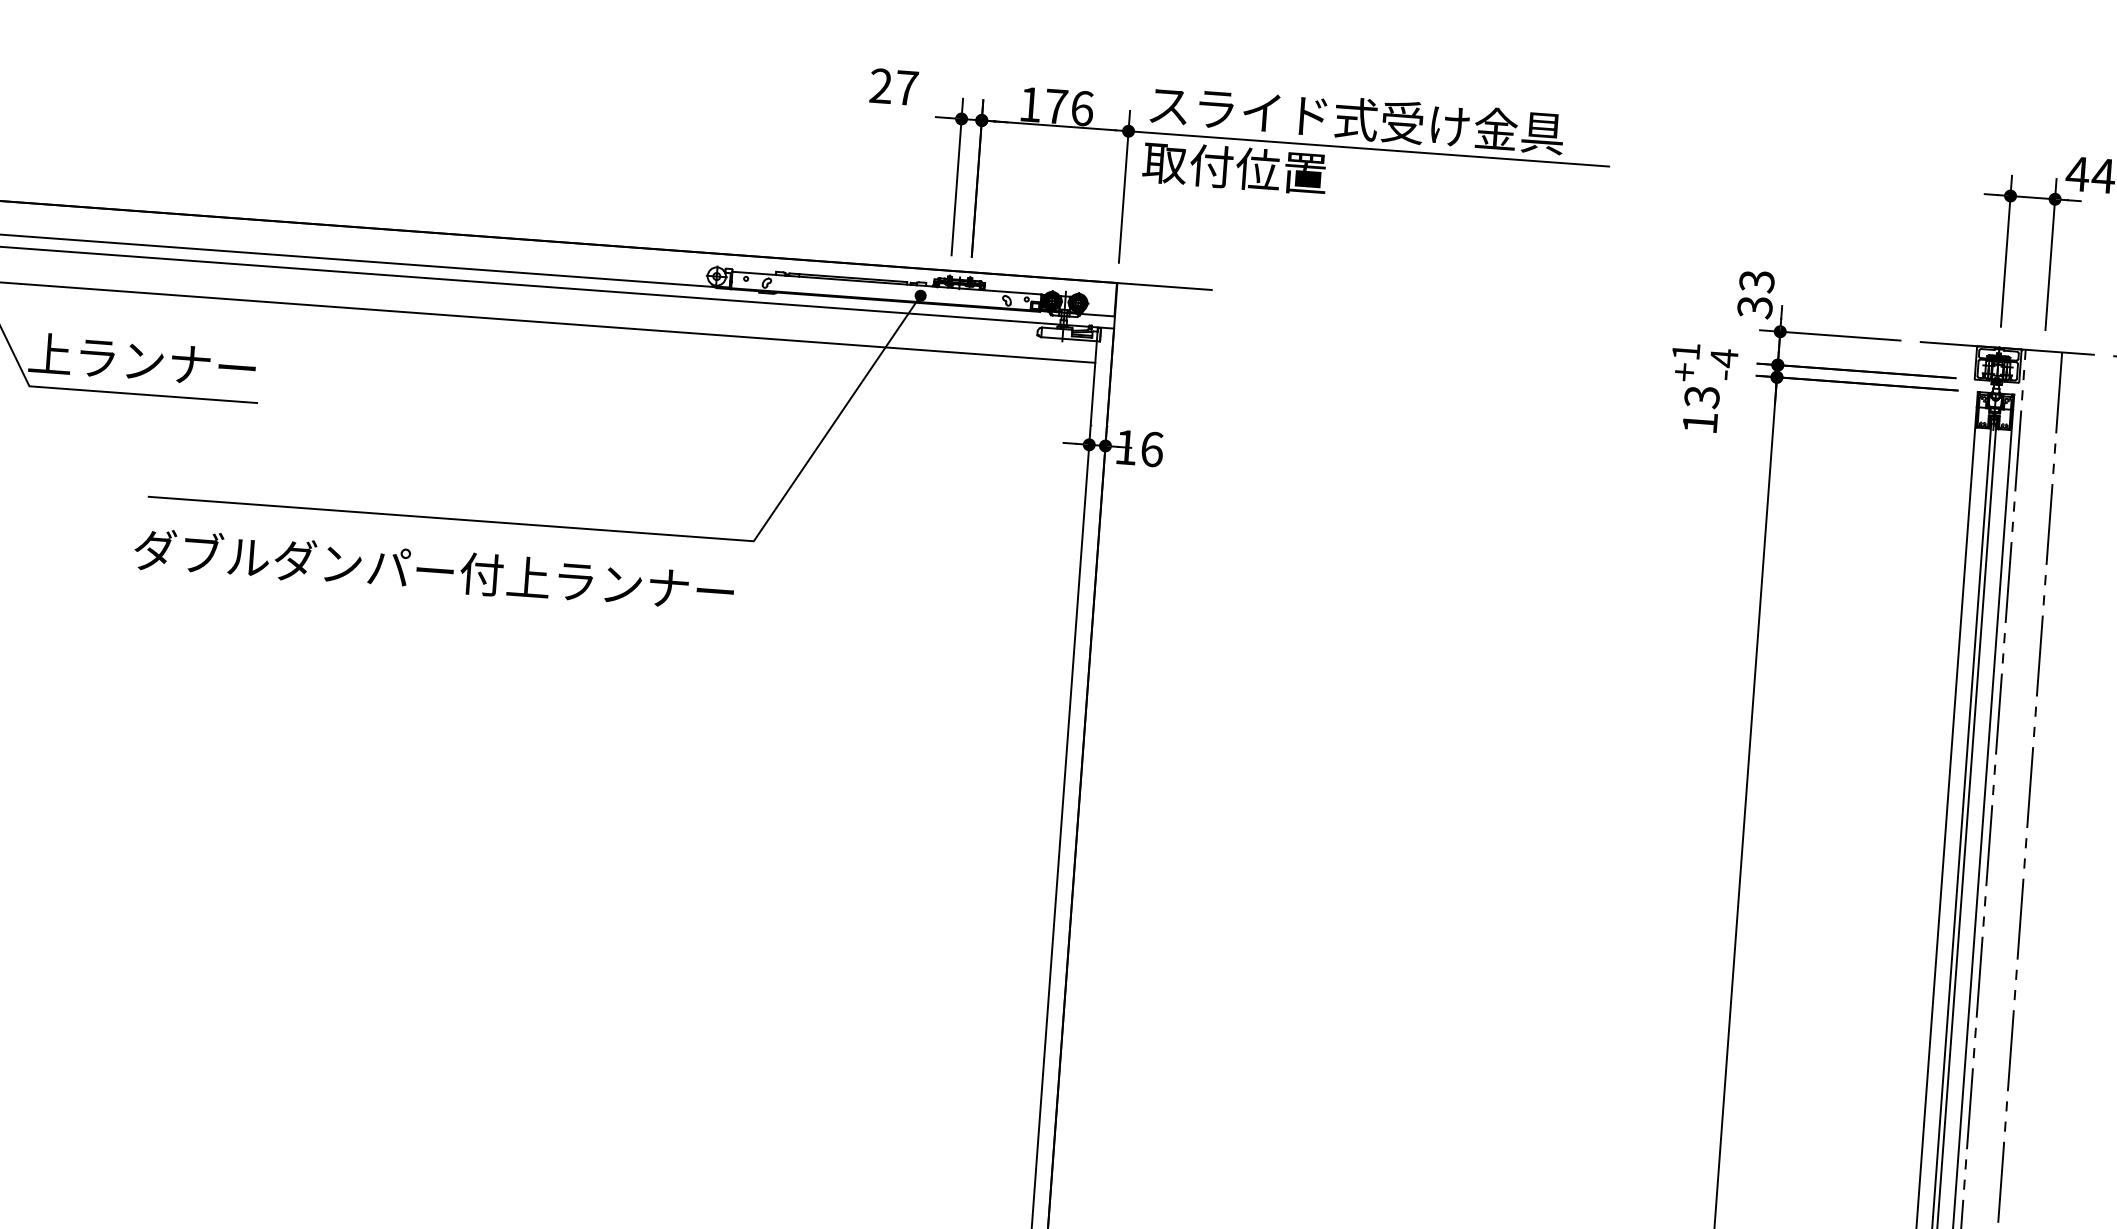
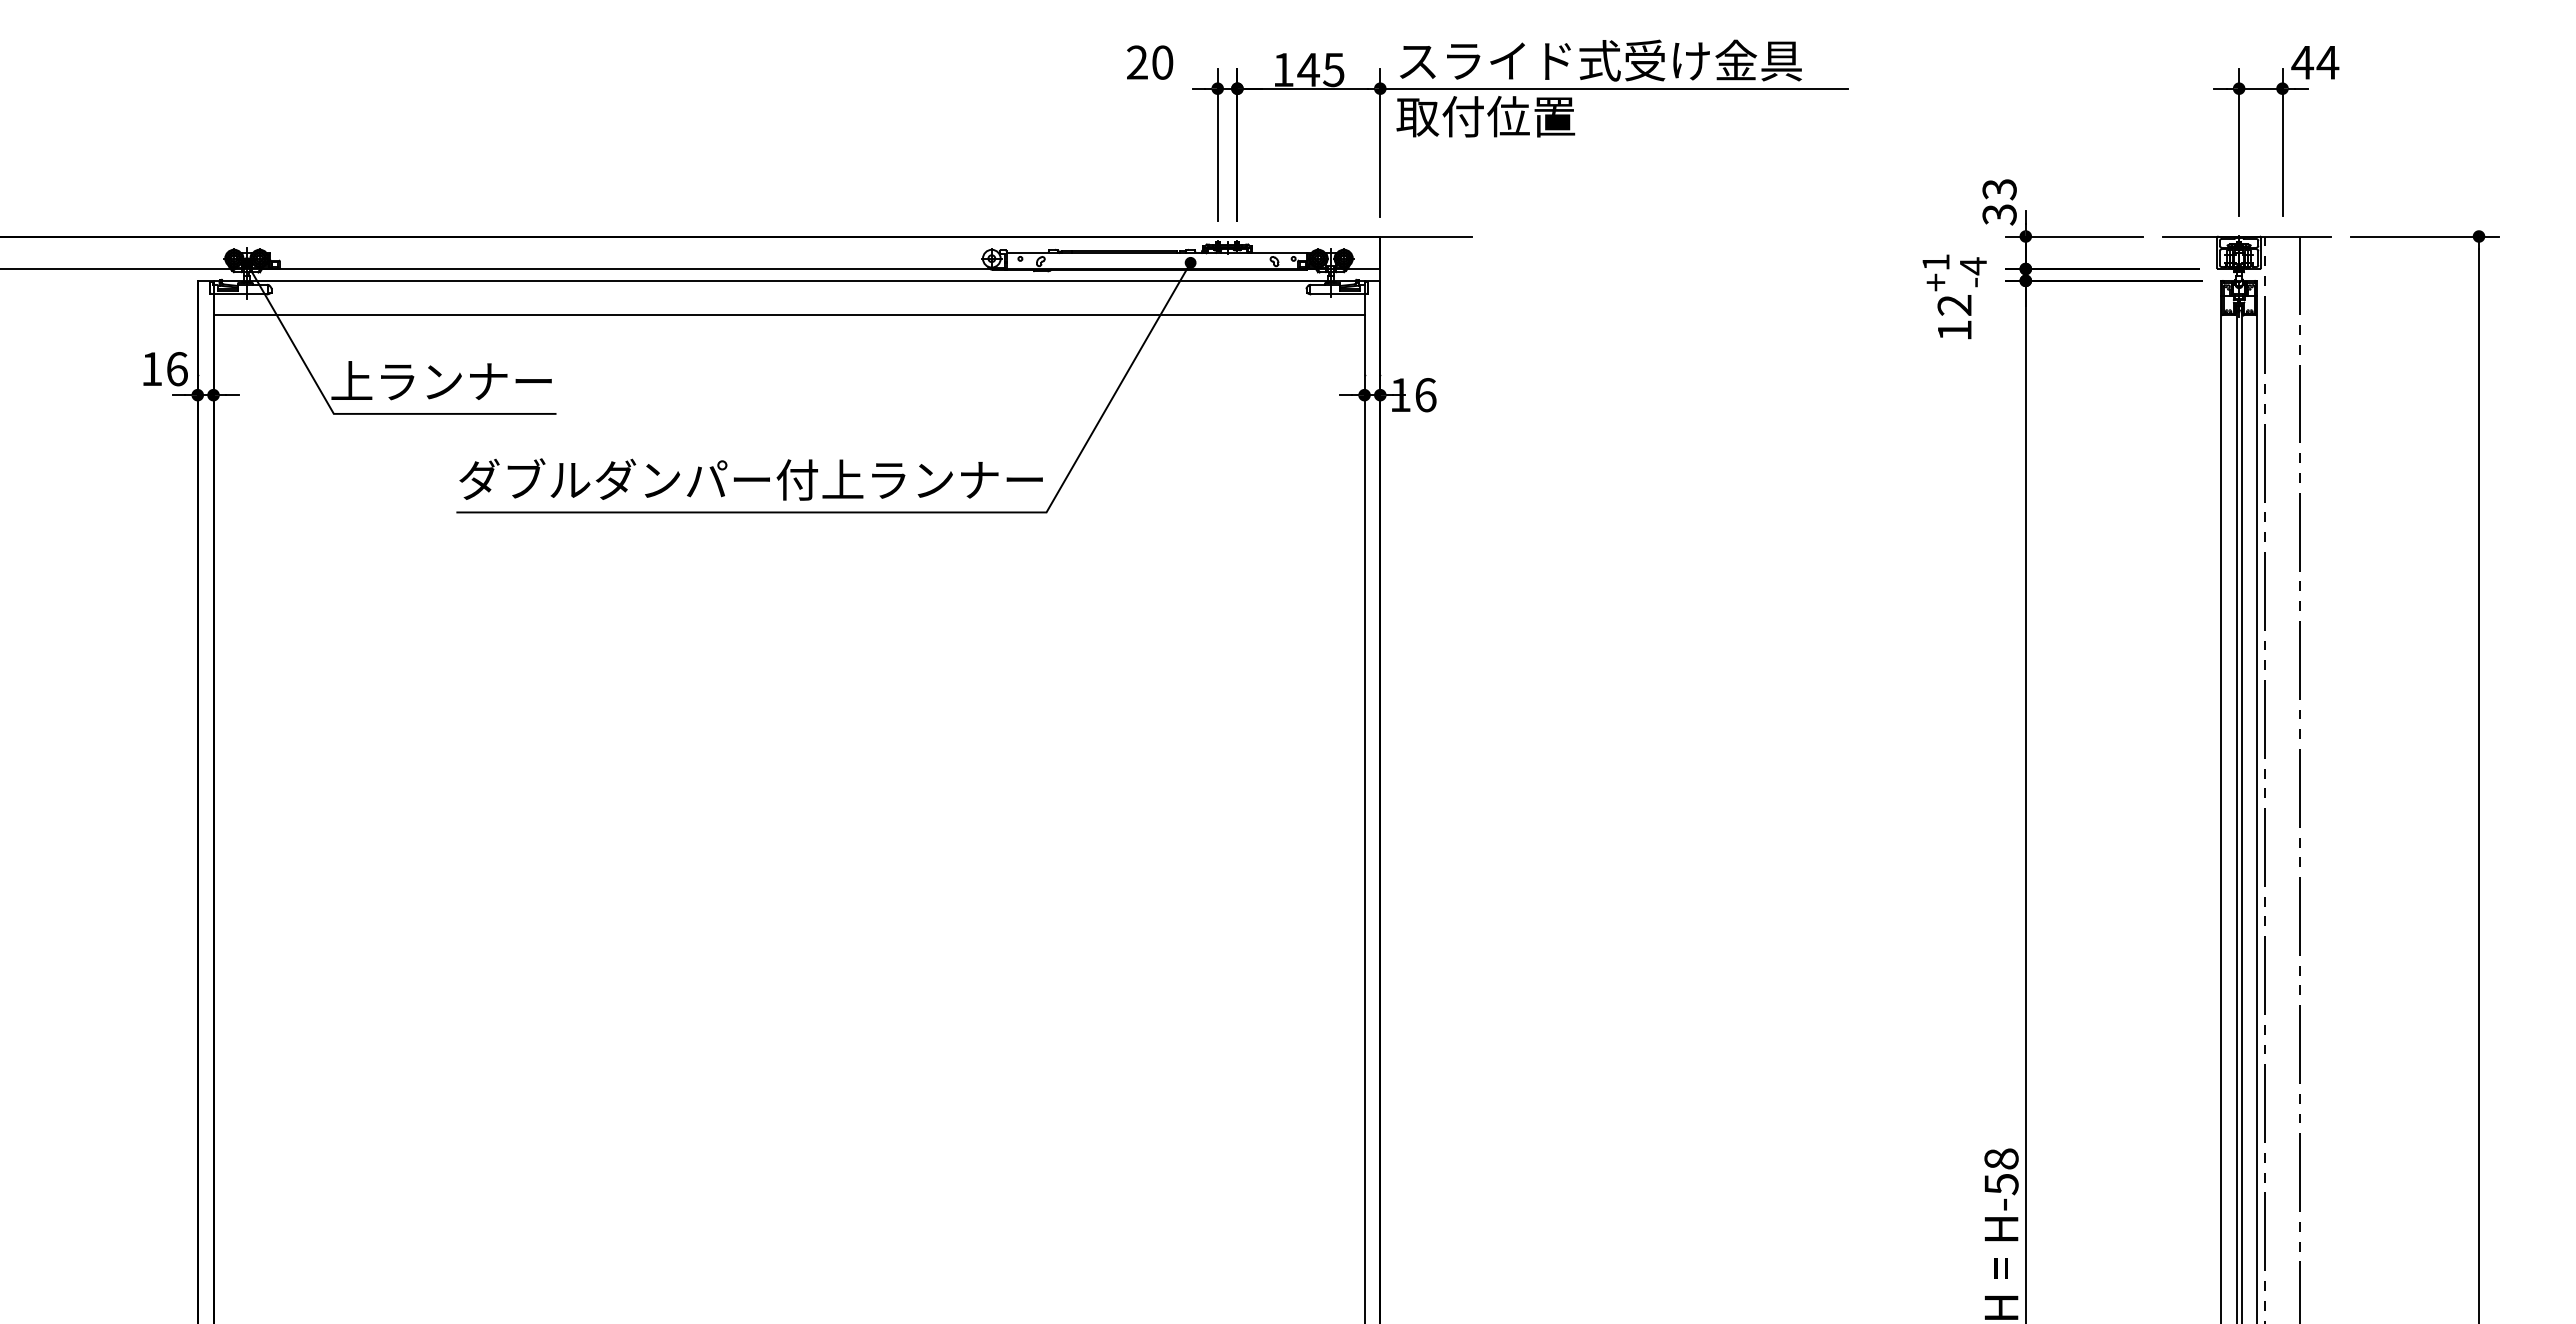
text: (906, 87) -> (1162, 62), 27 -> 20
text: (1068, 107) -> (1320, 69), 176 -> 145
text: (1701, 397) -> (1954, 305), 13 -> 12
text: (433, 570) -> (750, 479), moved

